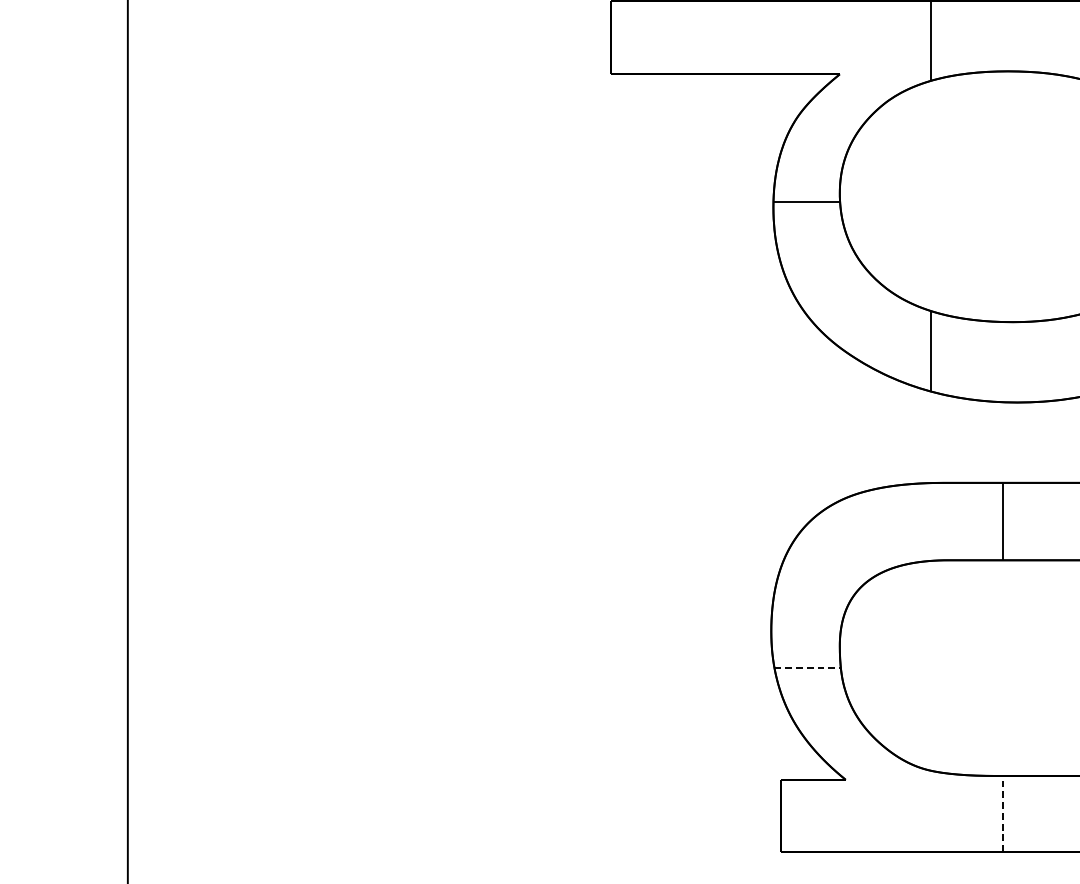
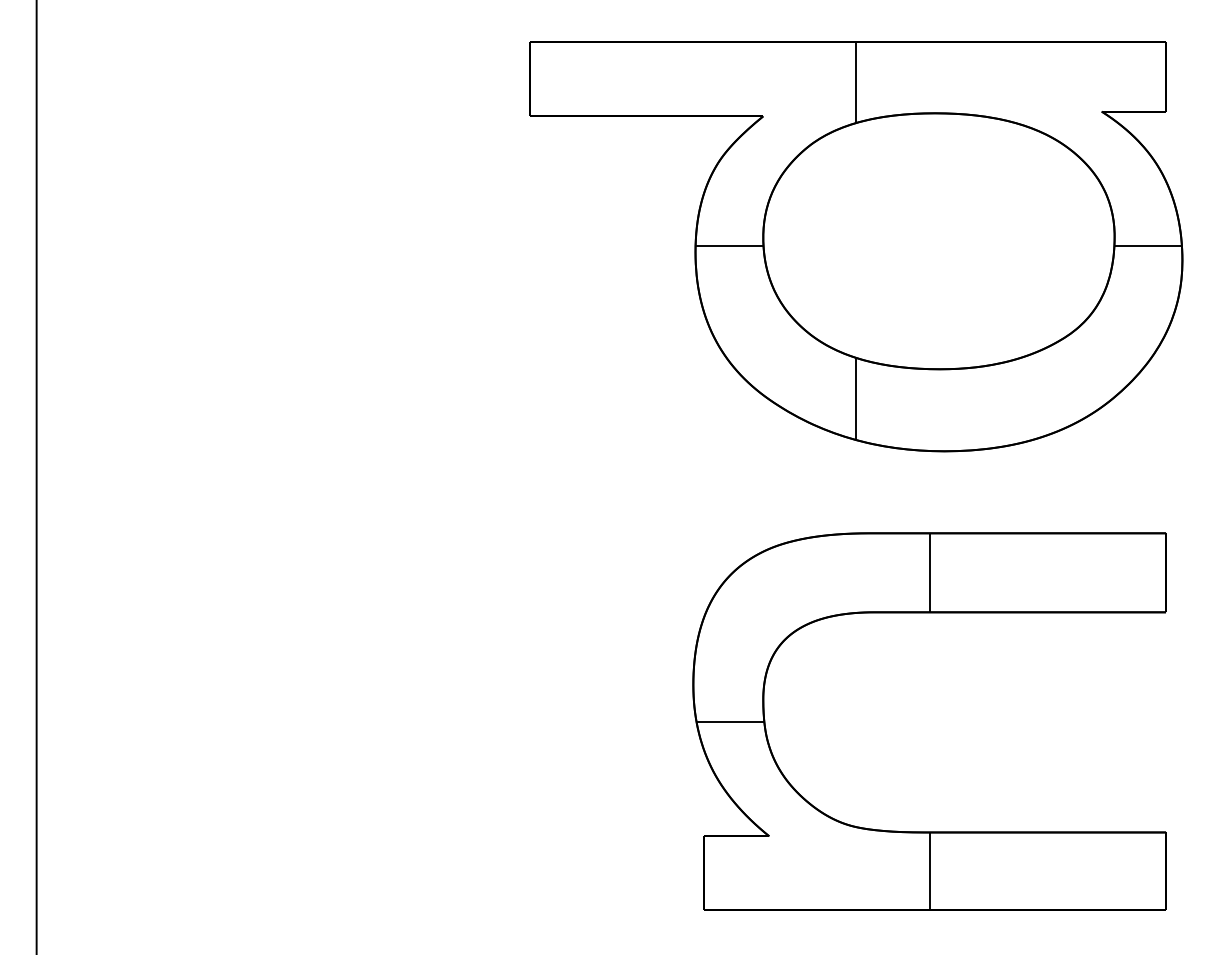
line: (807, 667) -> (730, 721), dashed -> solid
line: (1002, 814) -> (929, 871), dashed -> solid

